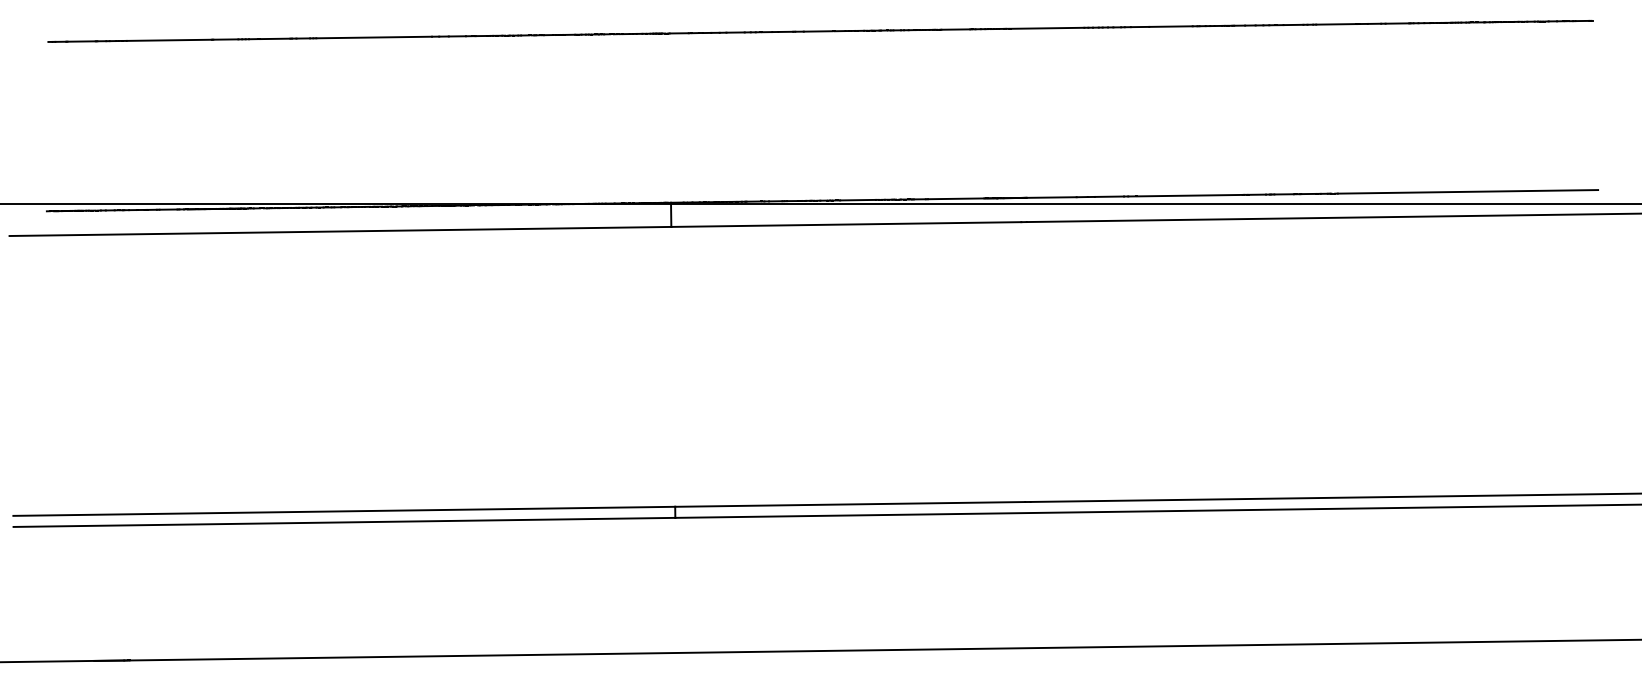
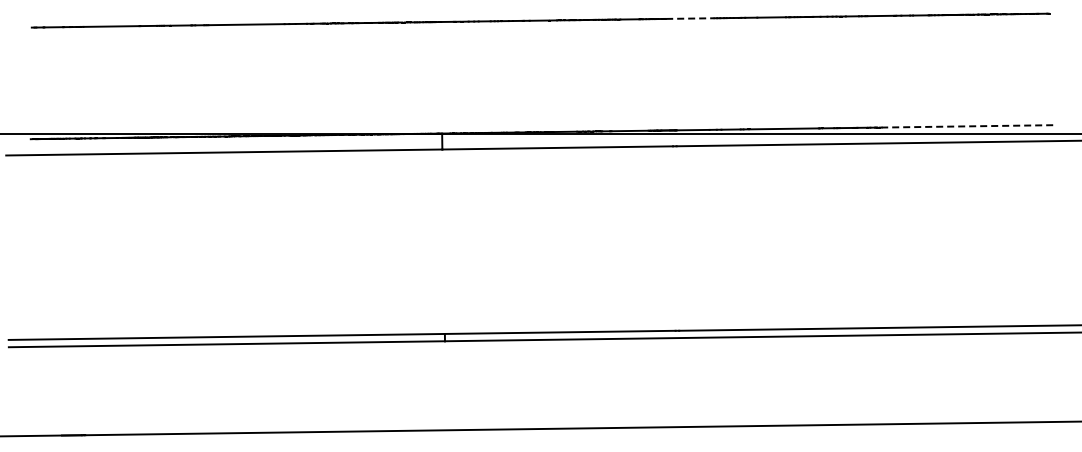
line: (1047, 28) -> (690, 18), solid -> dashed
line: (1468, 192) -> (967, 126), solid -> dashed

